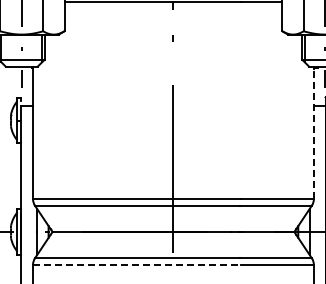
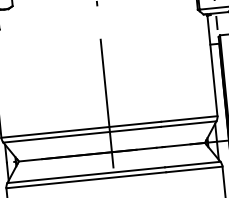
line: (313, 133) -> (212, 65), dashed -> solid
line: (136, 264) -> (86, 180), dashed -> solid

